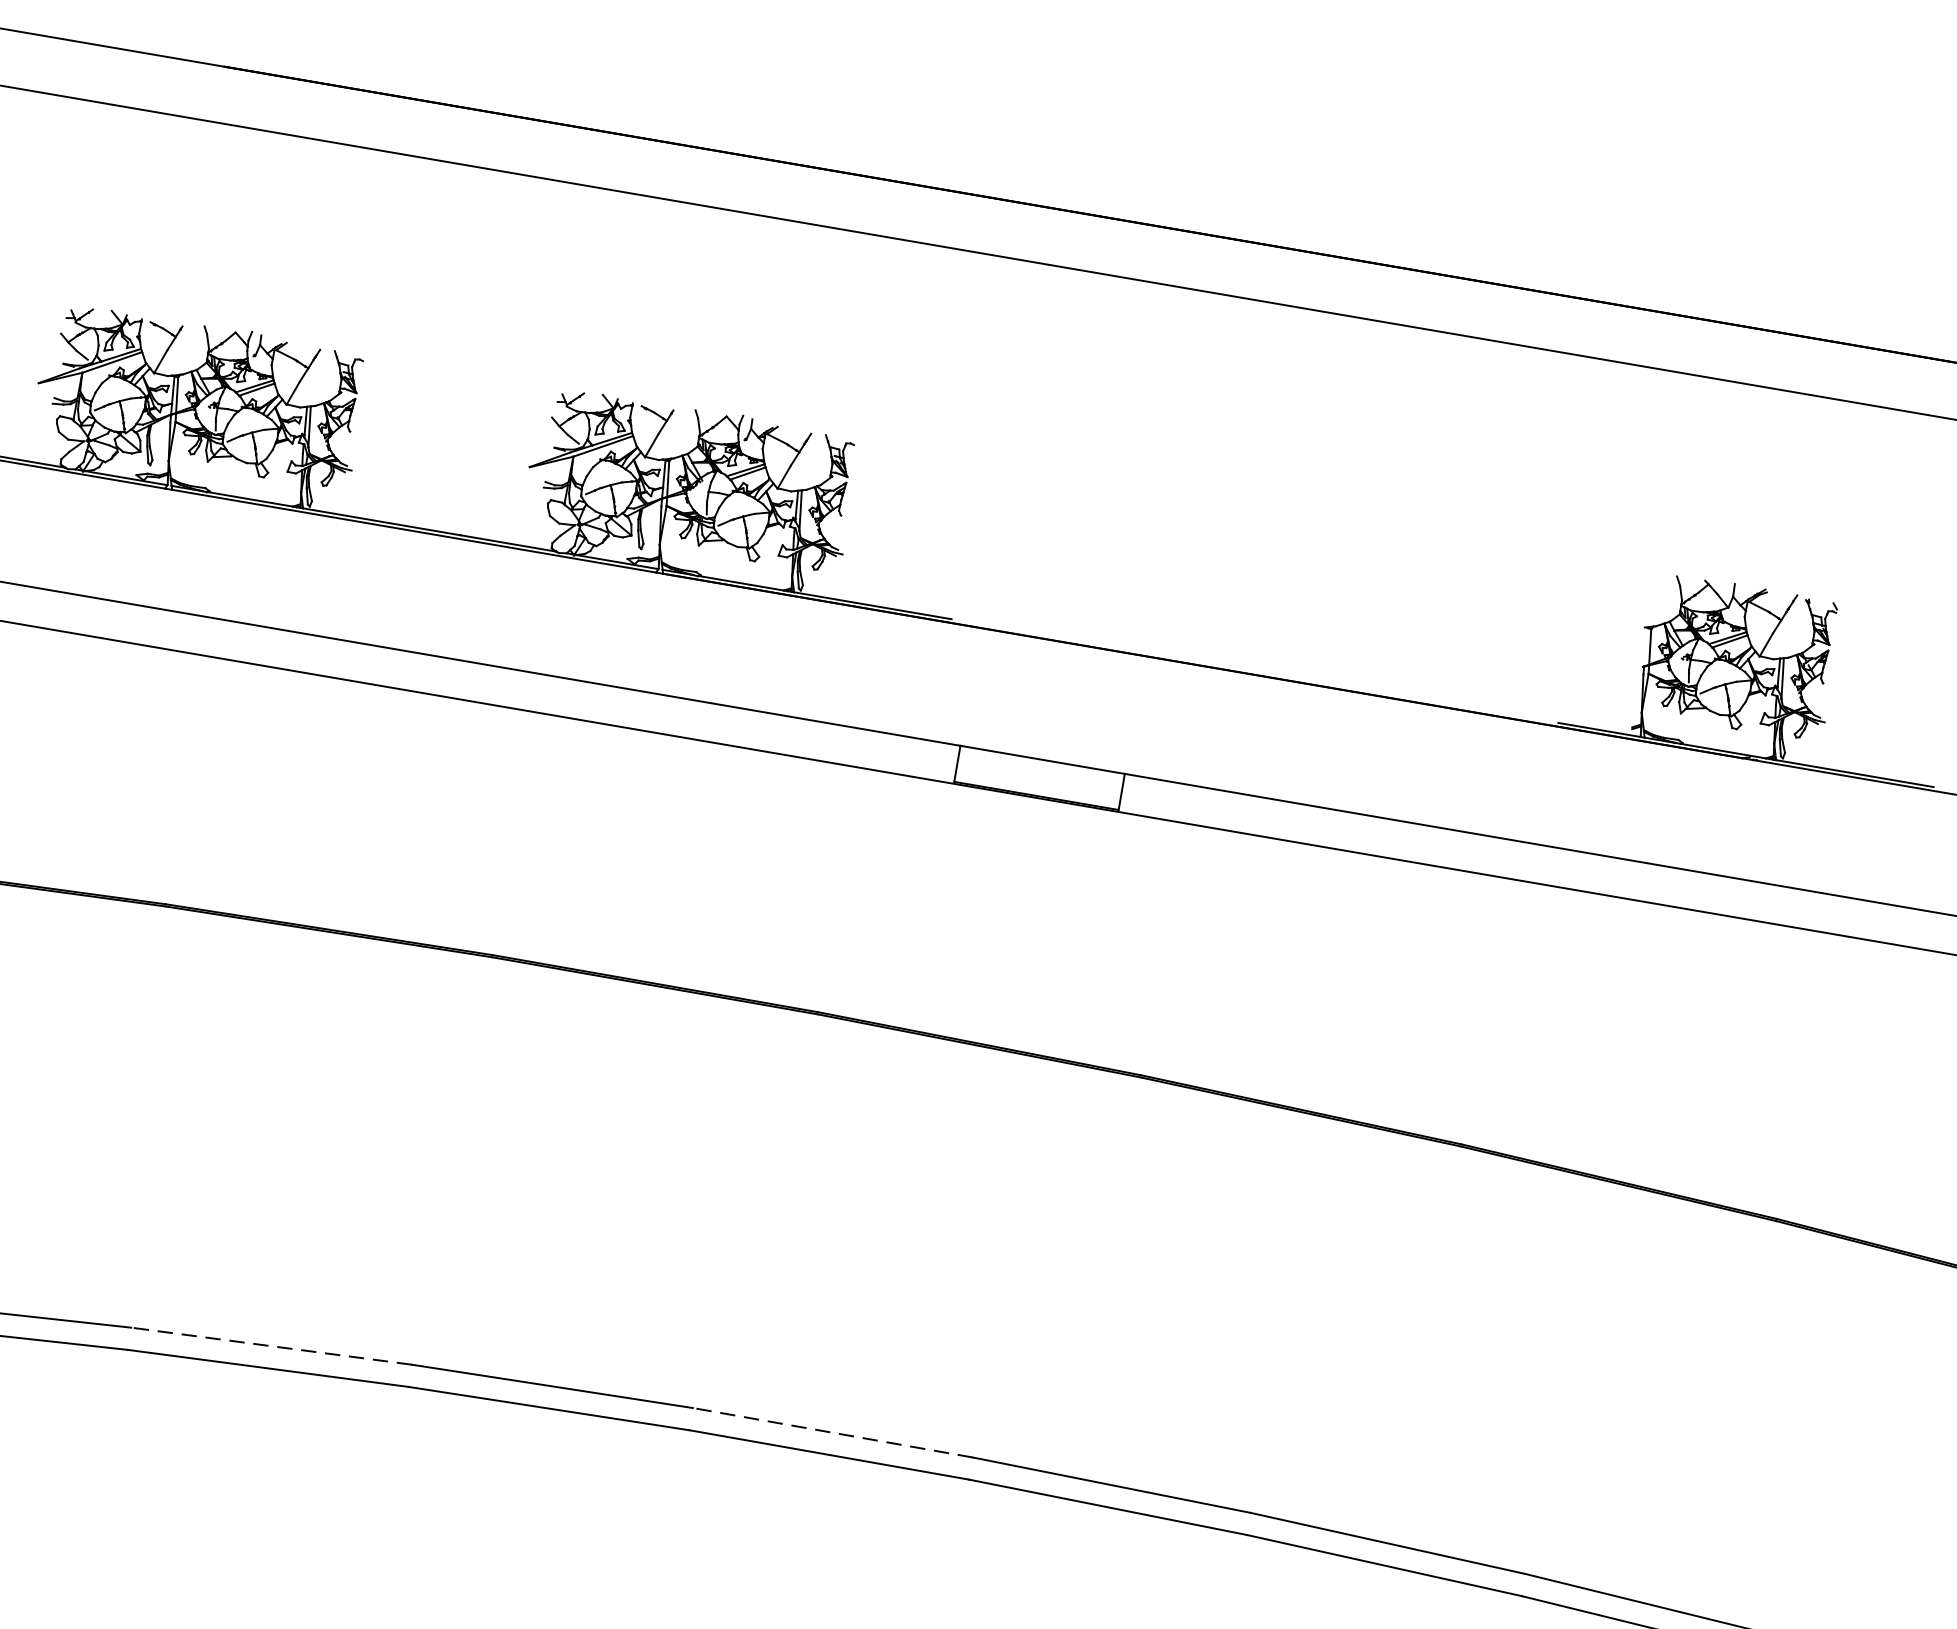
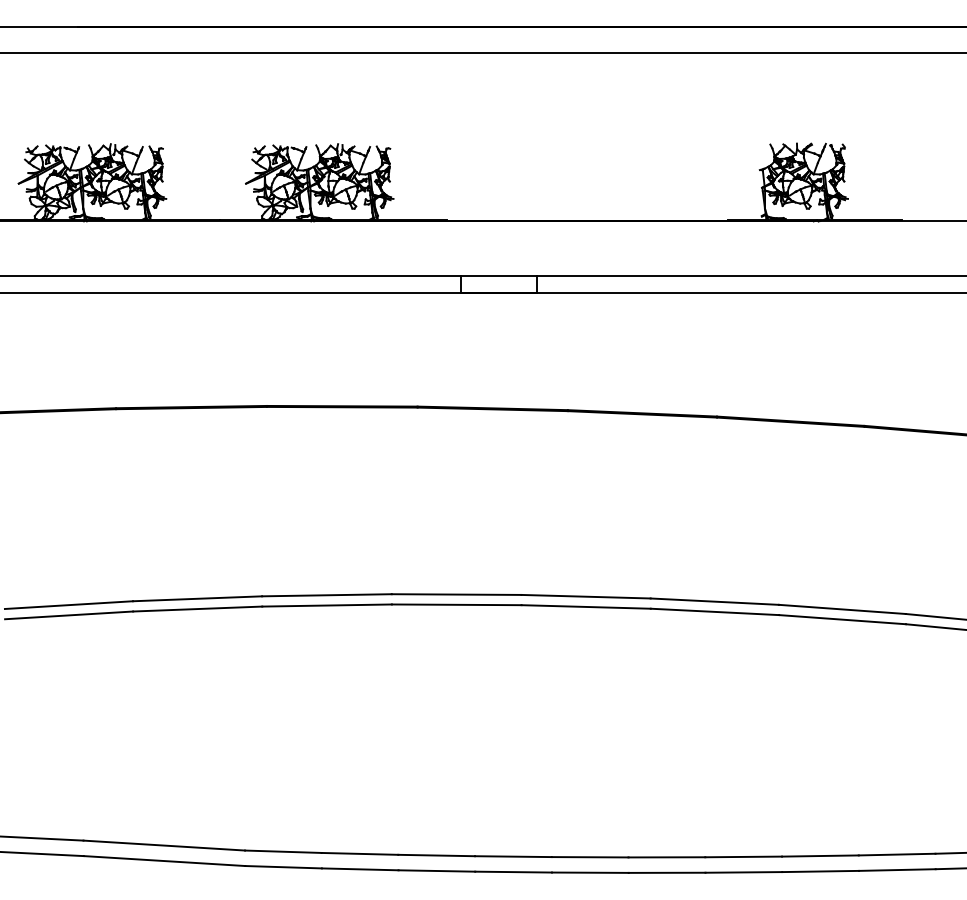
line: (271, 1345) -> (197, 598), dashed -> solid
line: (832, 1432) -> (456, 594), dashed -> solid

